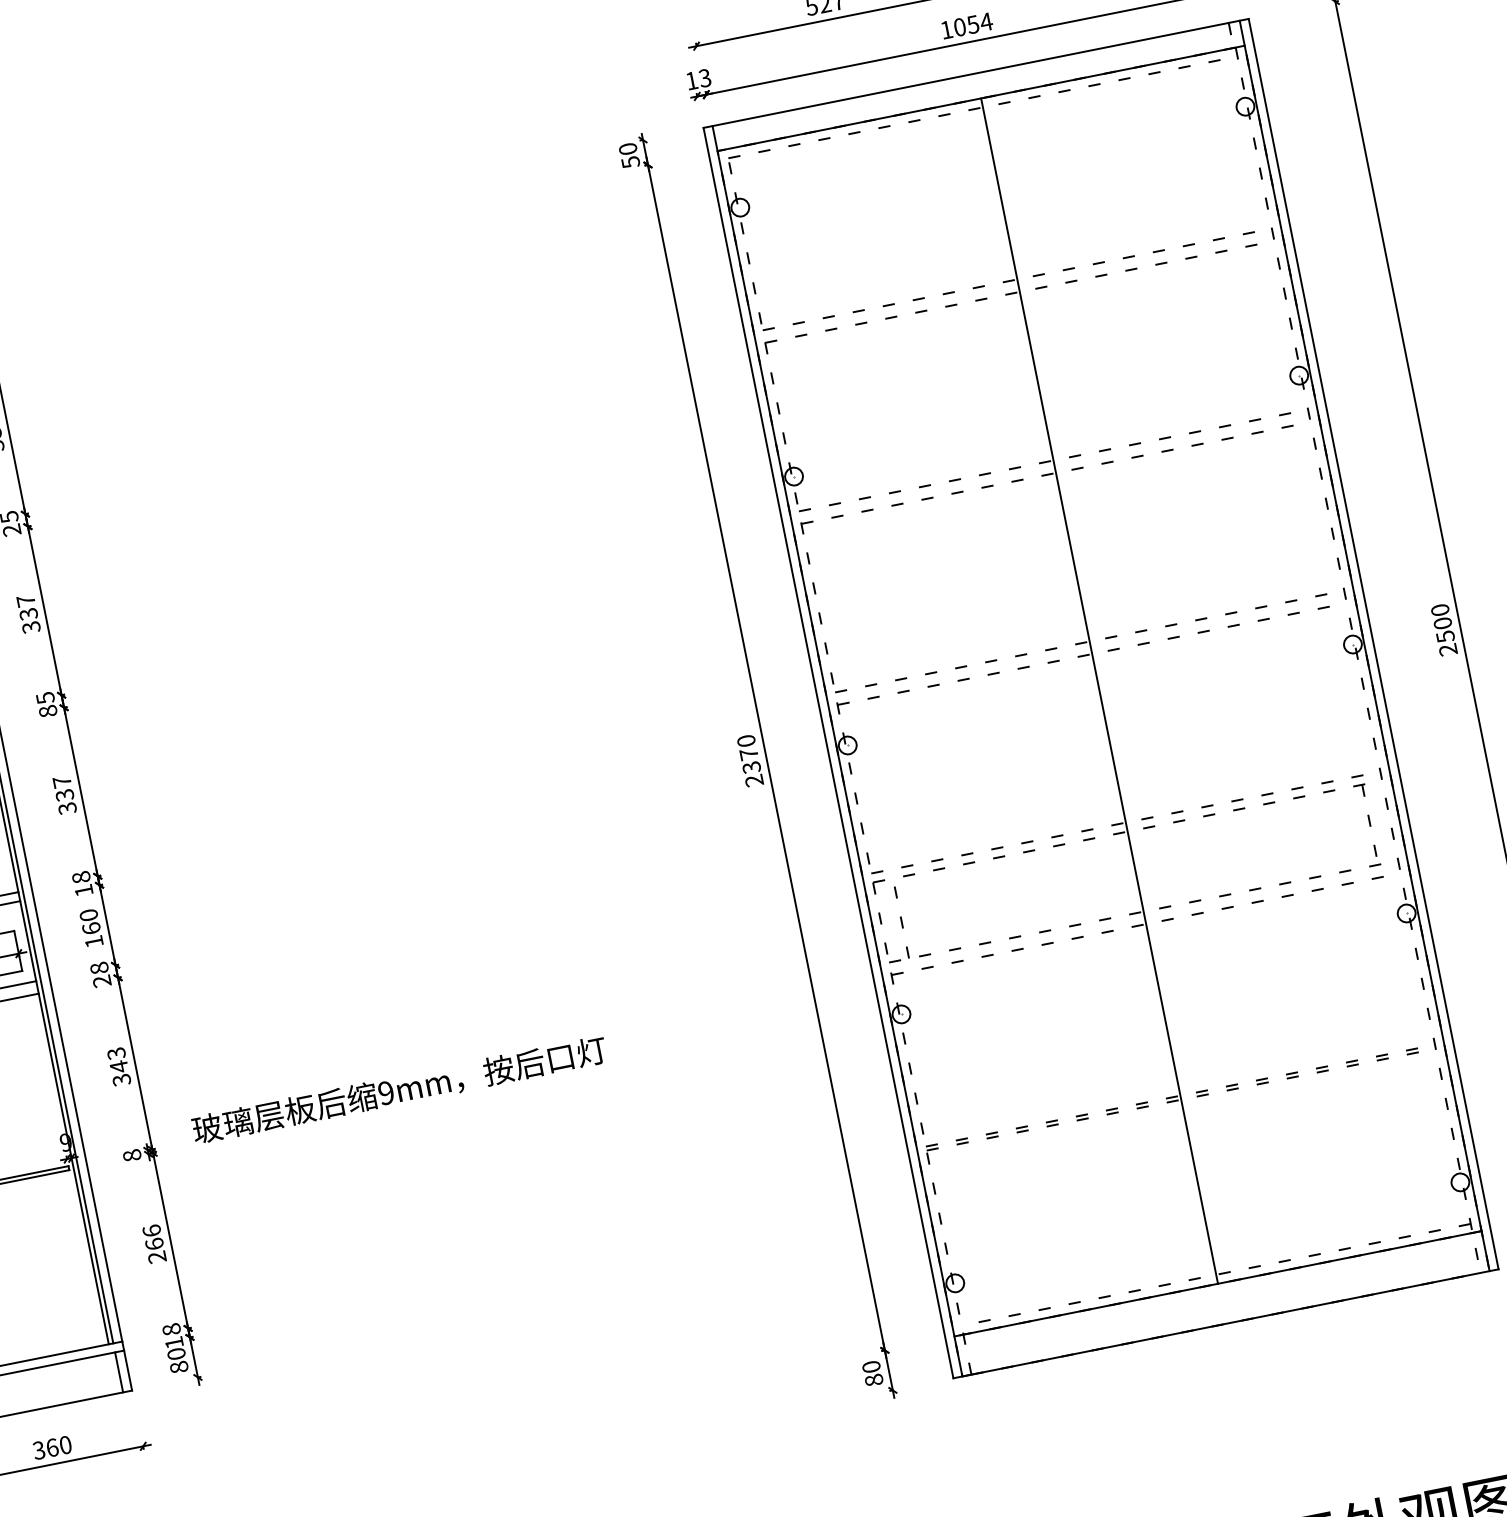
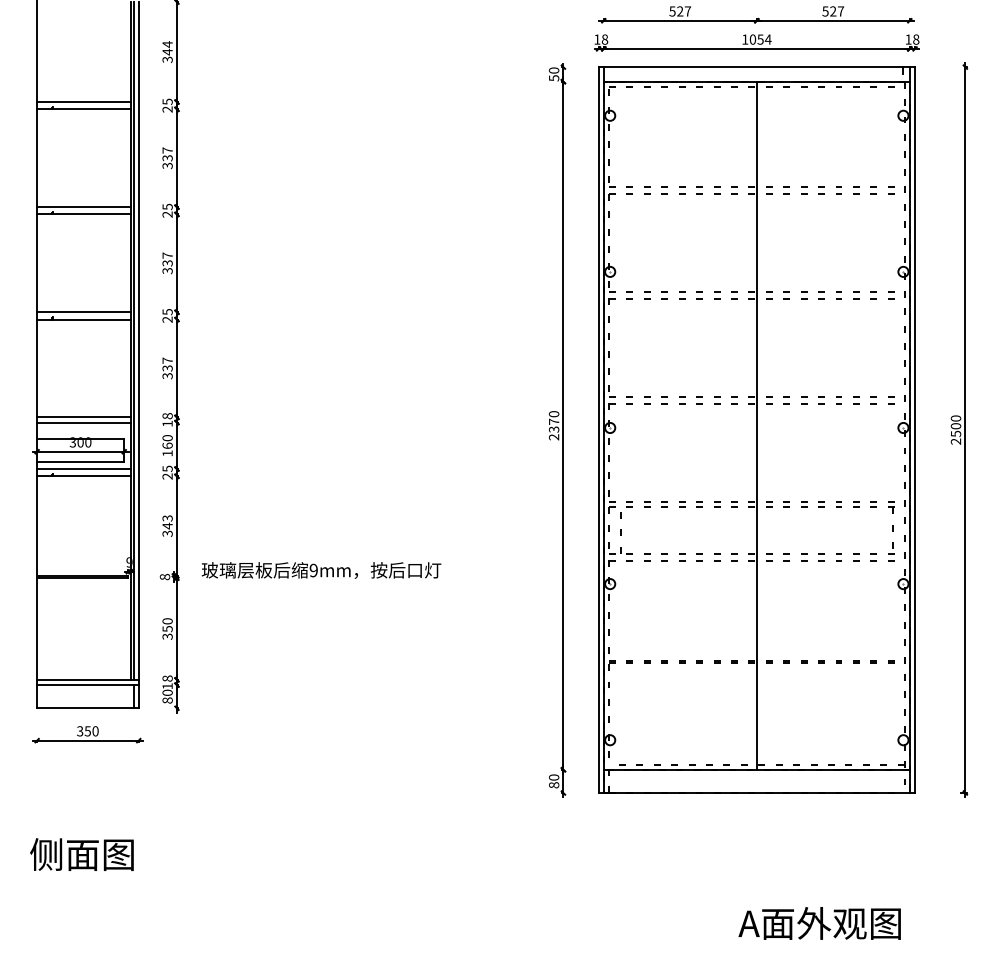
text: (704, 78) -> (604, 39), 13 -> 18
text: (47, 710) -> (167, 319), 85 -> 25
text: (99, 967) -> (167, 468), 28 -> 25
text: (154, 1243) -> (167, 628), 266 -> 350
text: (51, 1448) -> (87, 731), 360 -> 350

